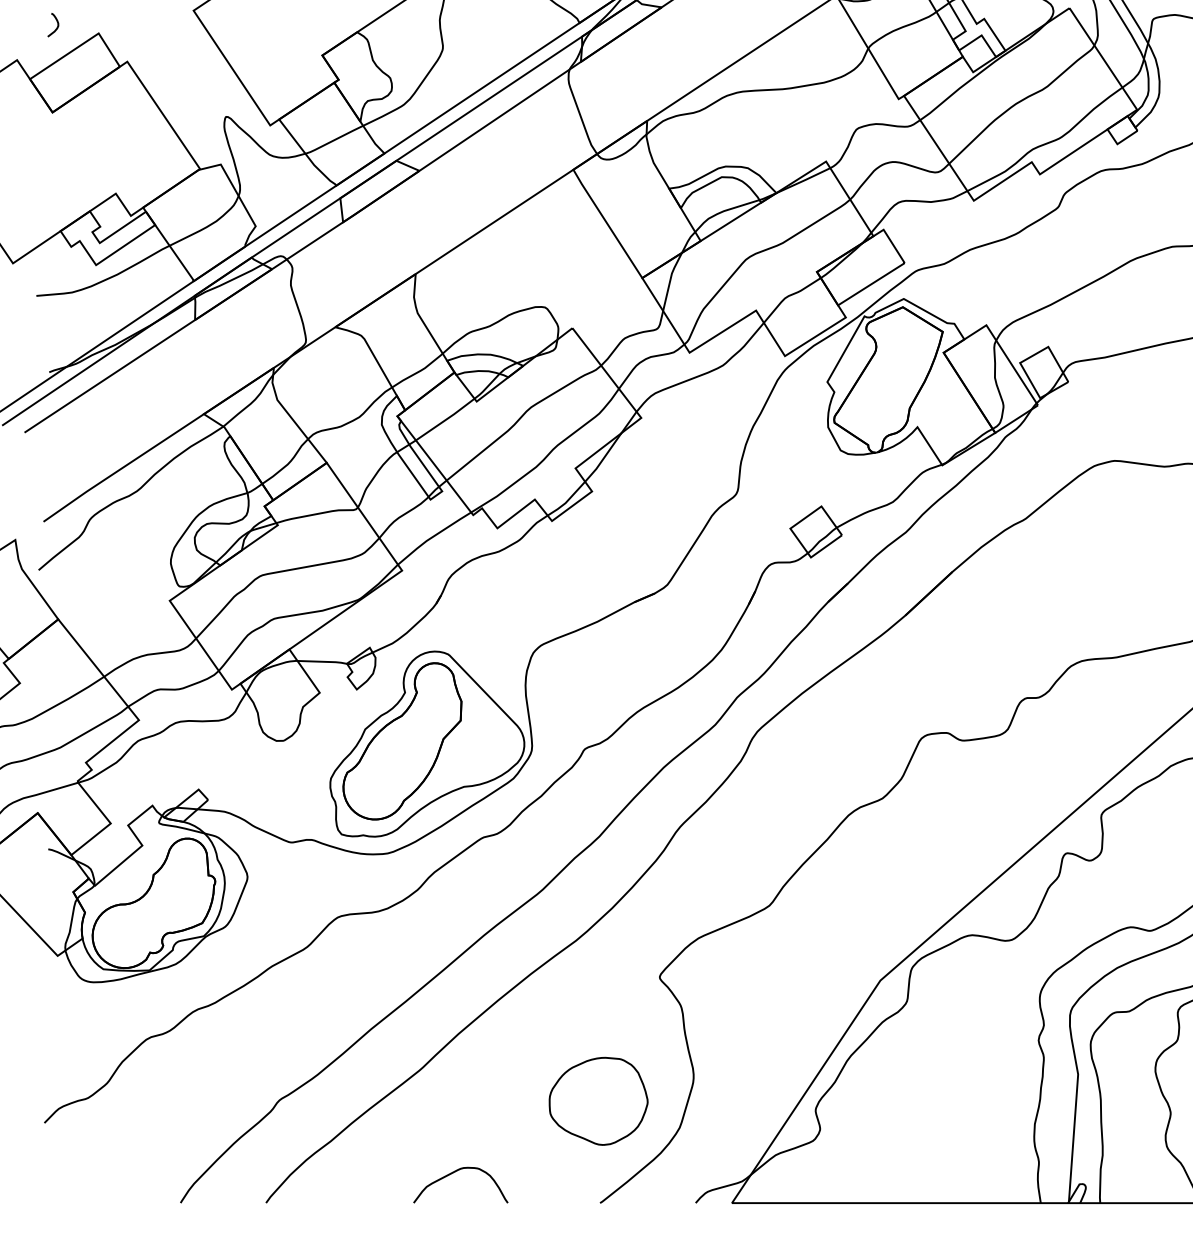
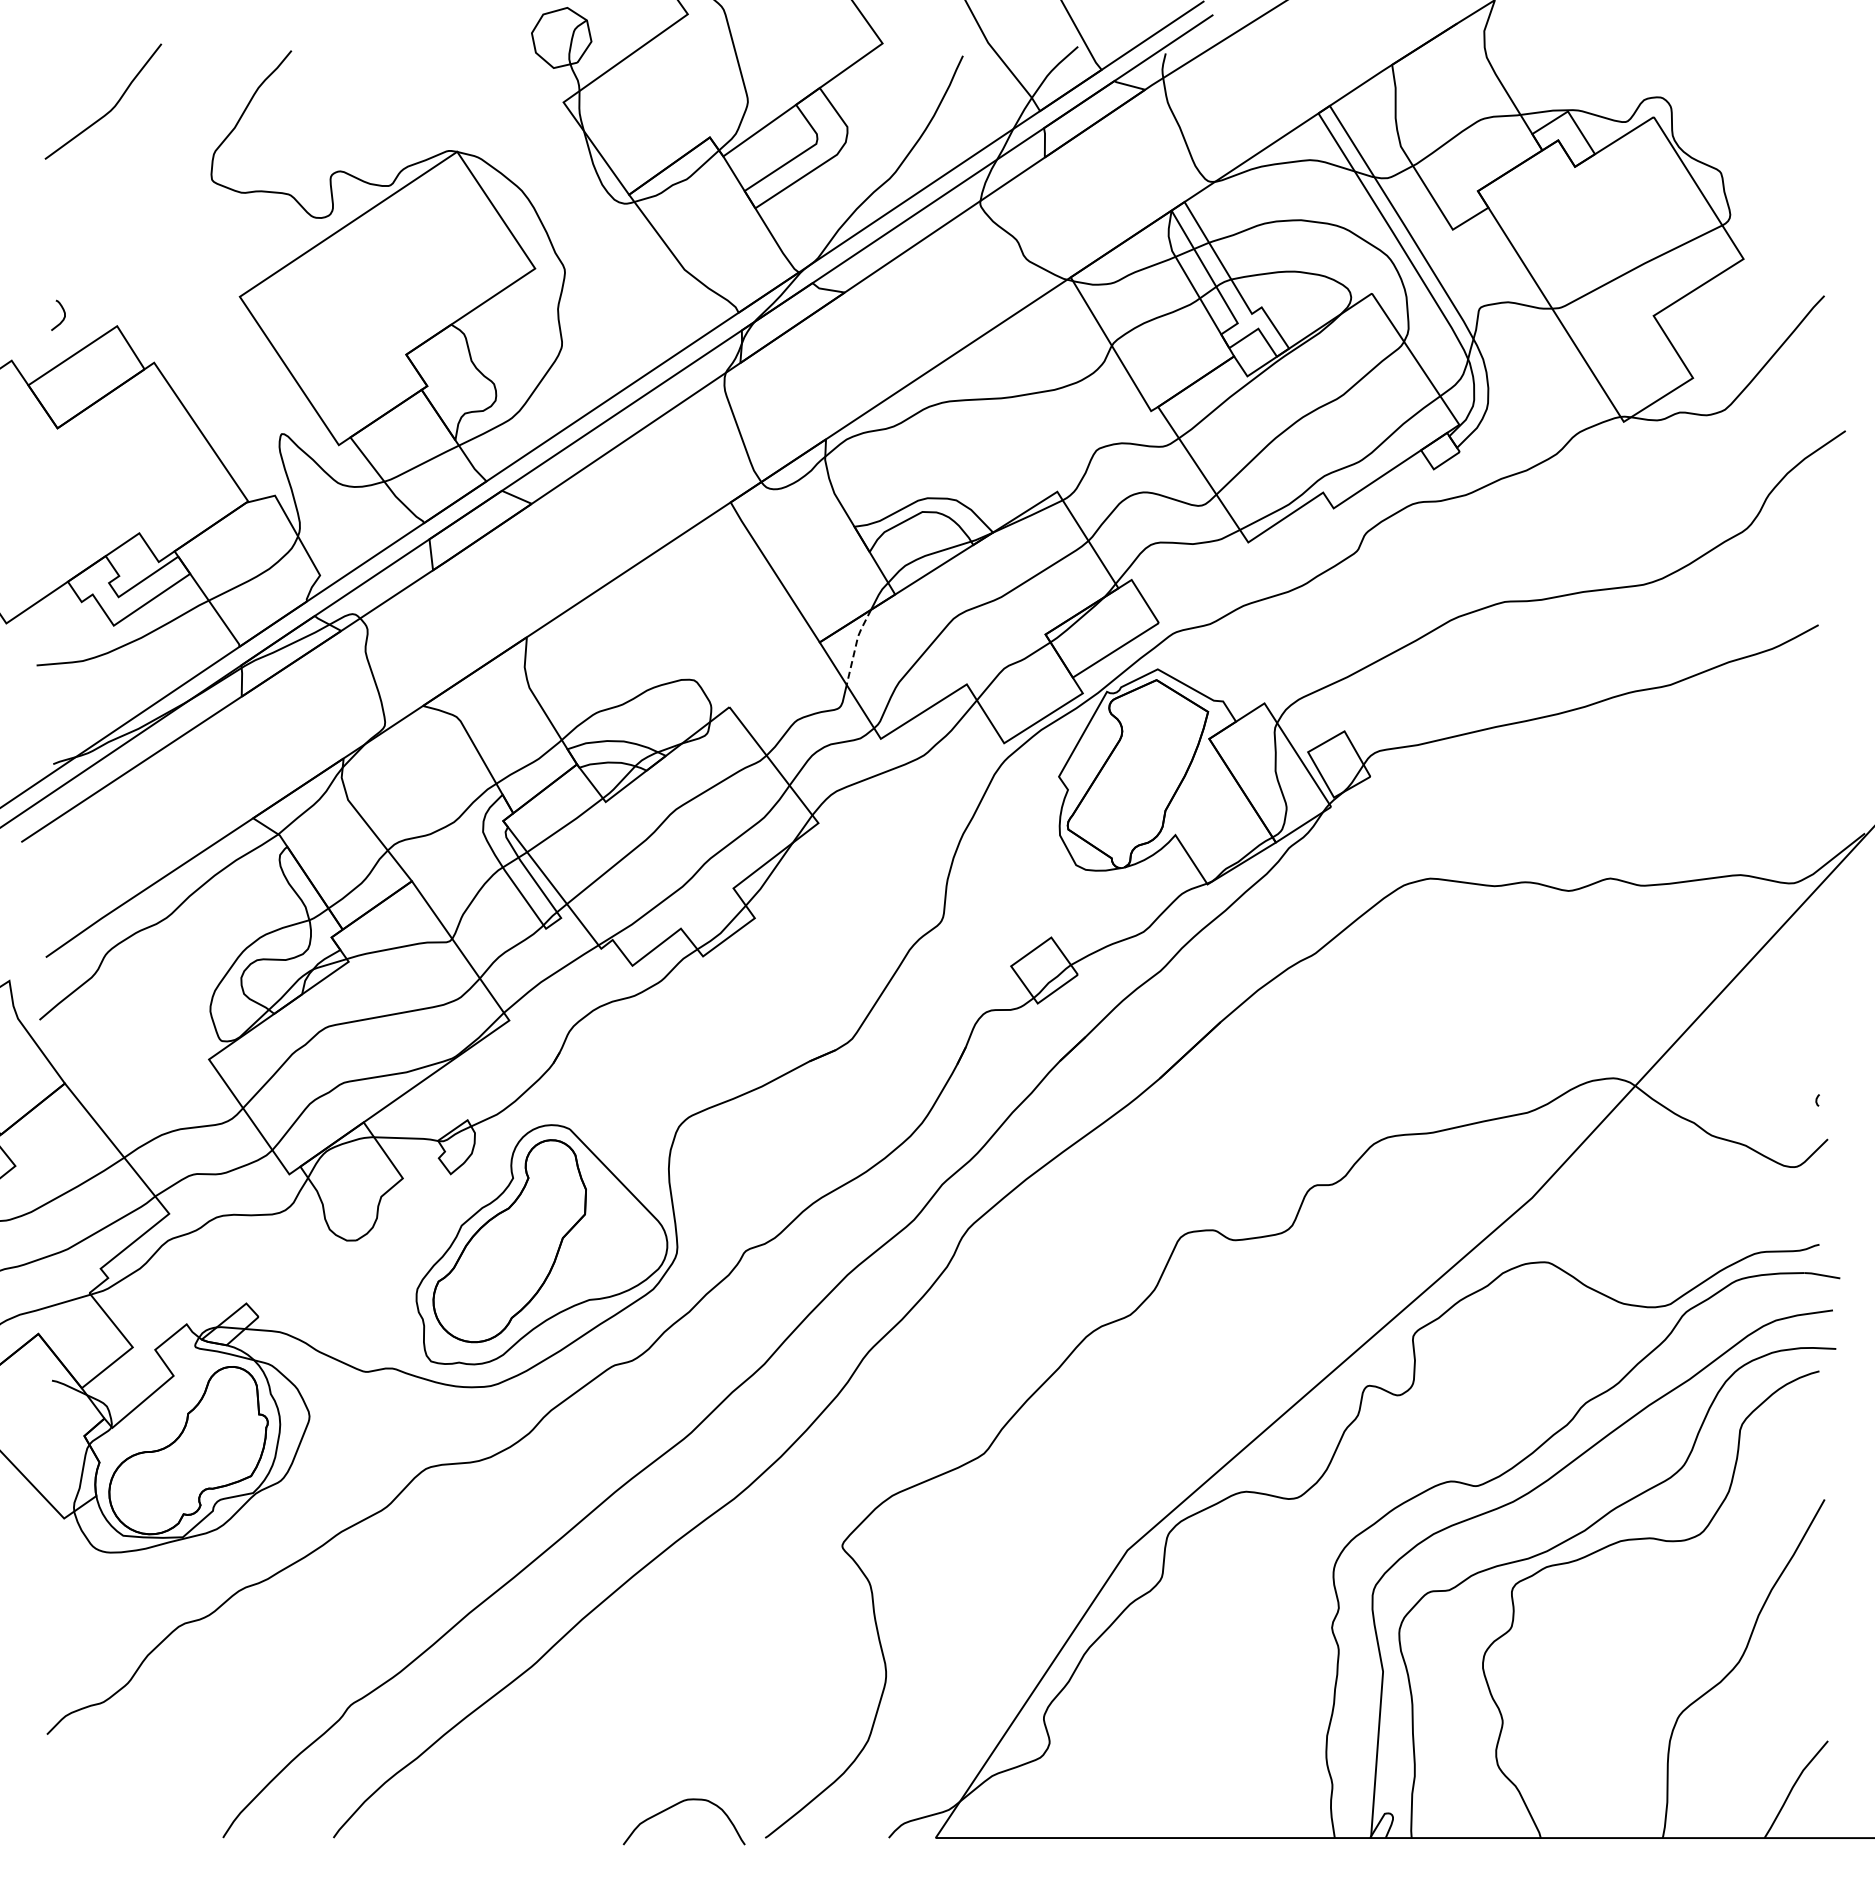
line: (670, 280) -> (856, 645), solid -> dashed
part: (598, 1101) -> (763, 1706), removed
curve: (454, 1172) -> (676, 1805), moved

